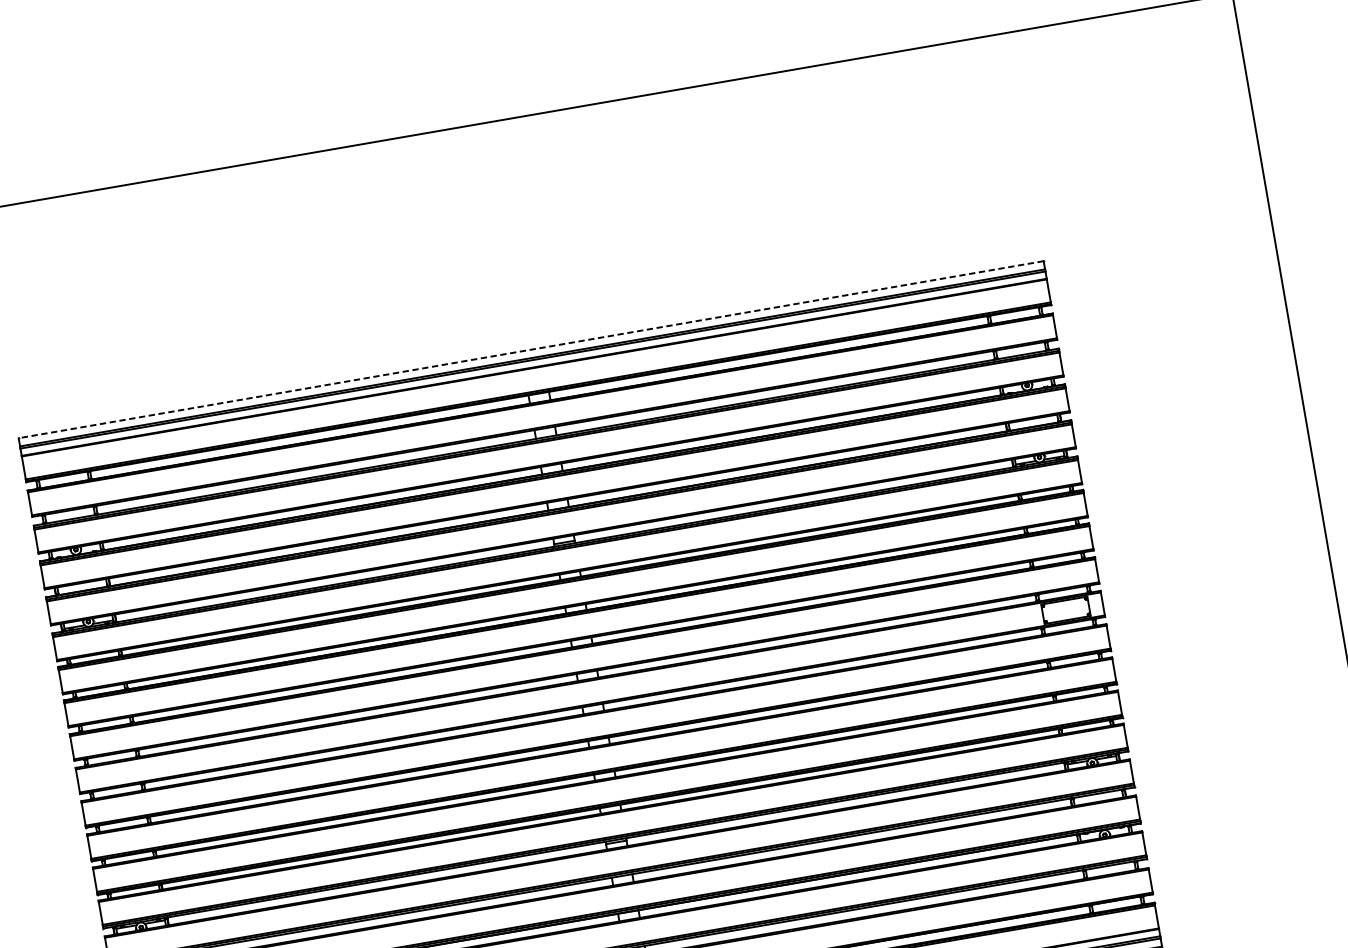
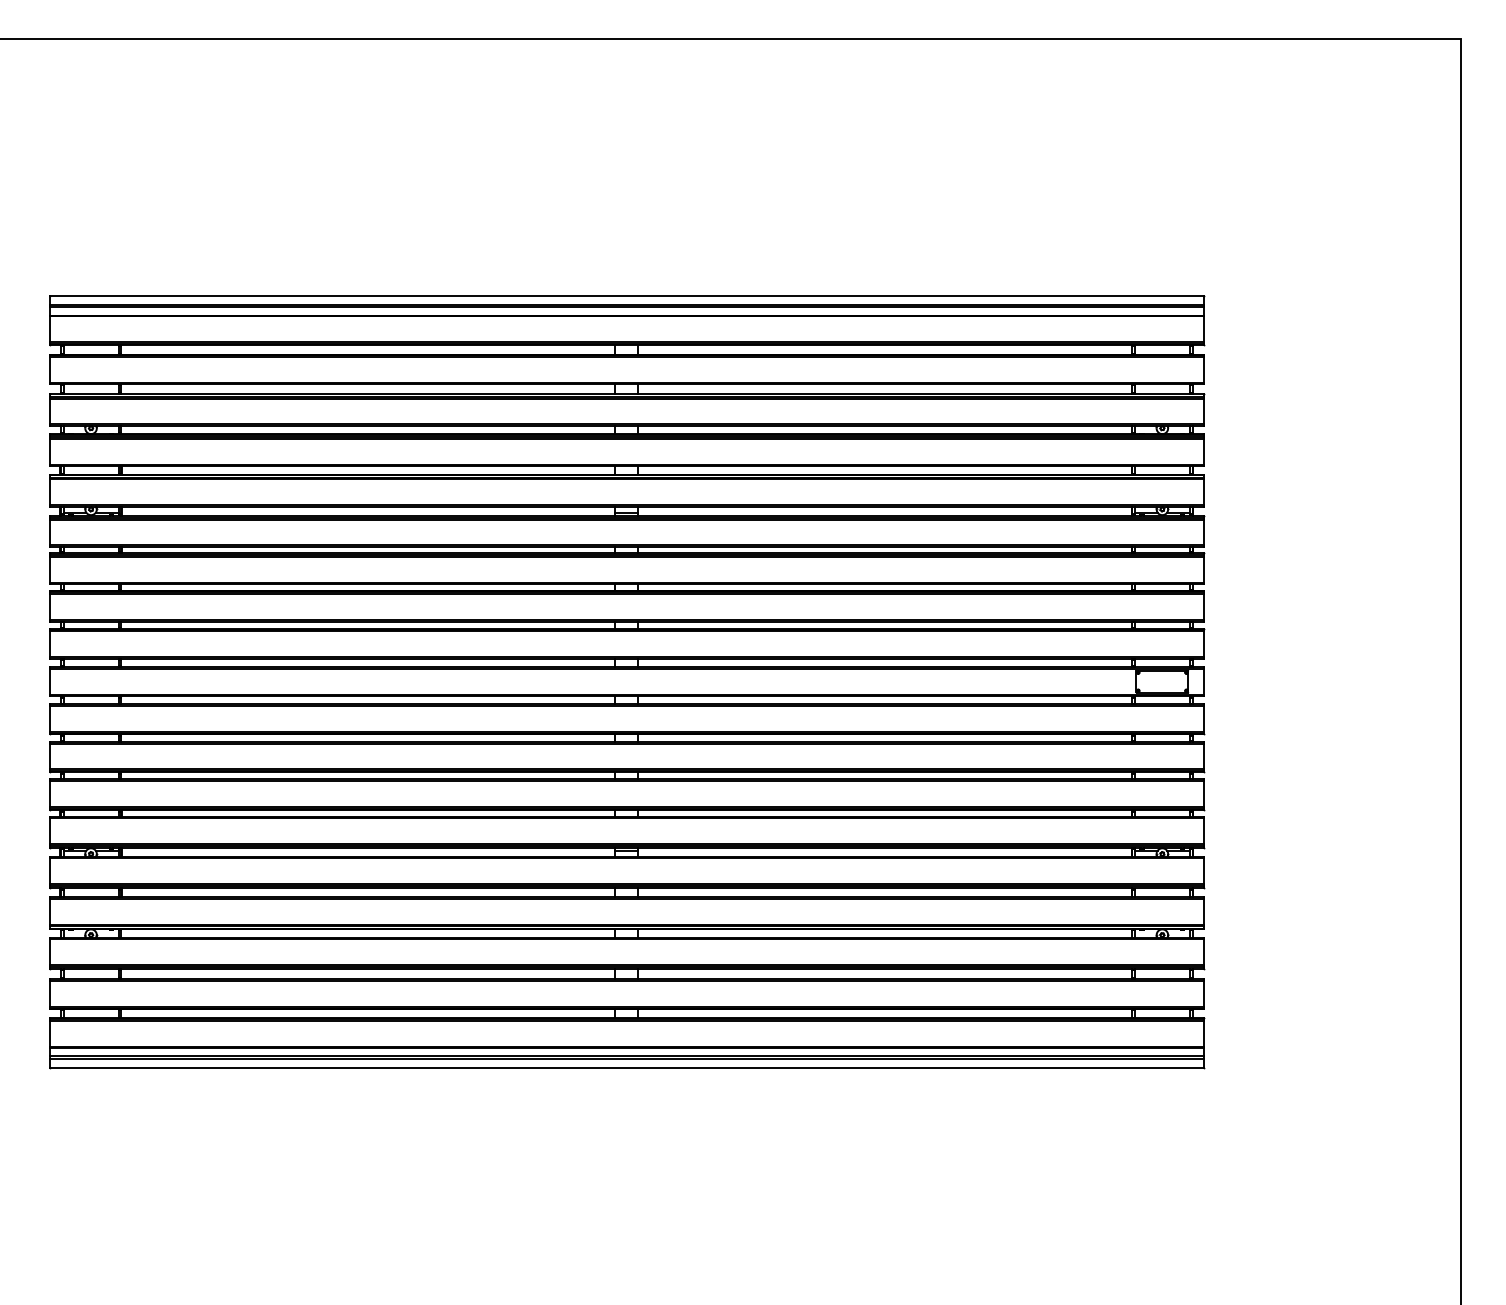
line: (530, 349) -> (626, 295), dashed -> solid

